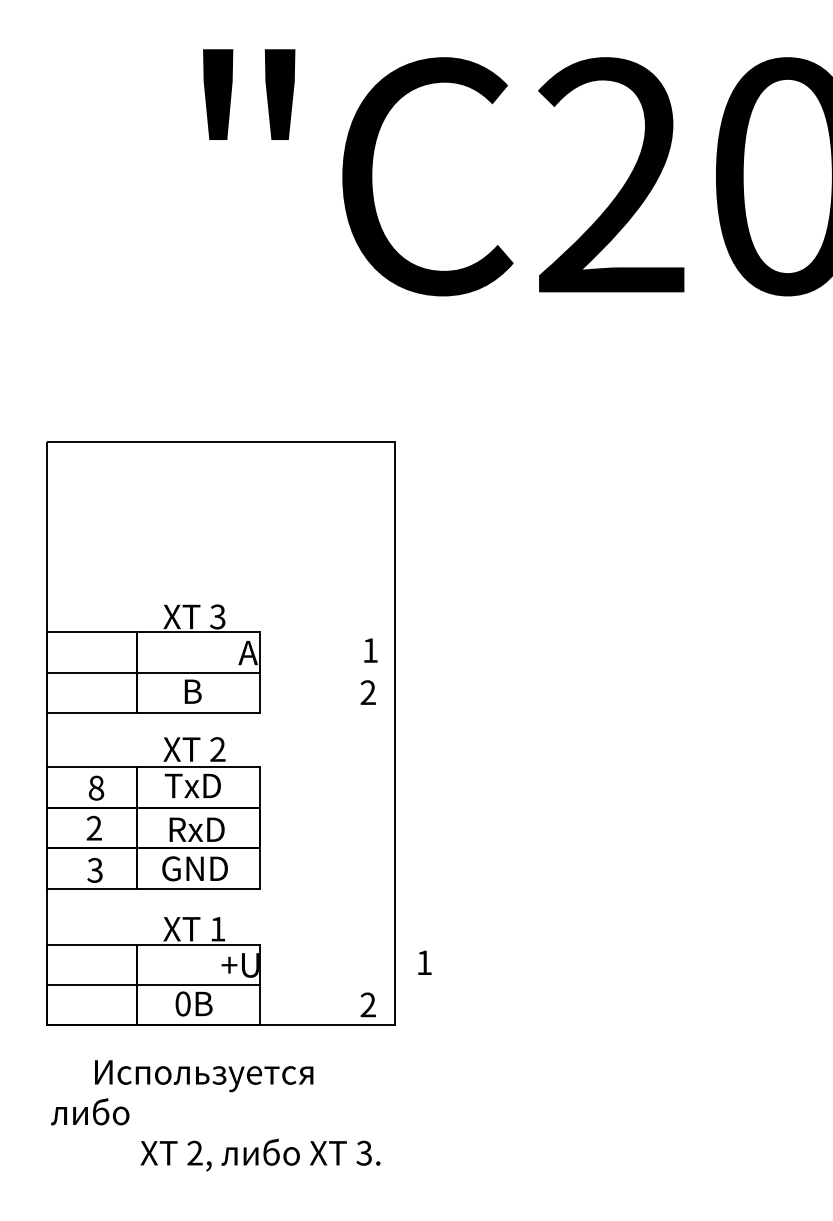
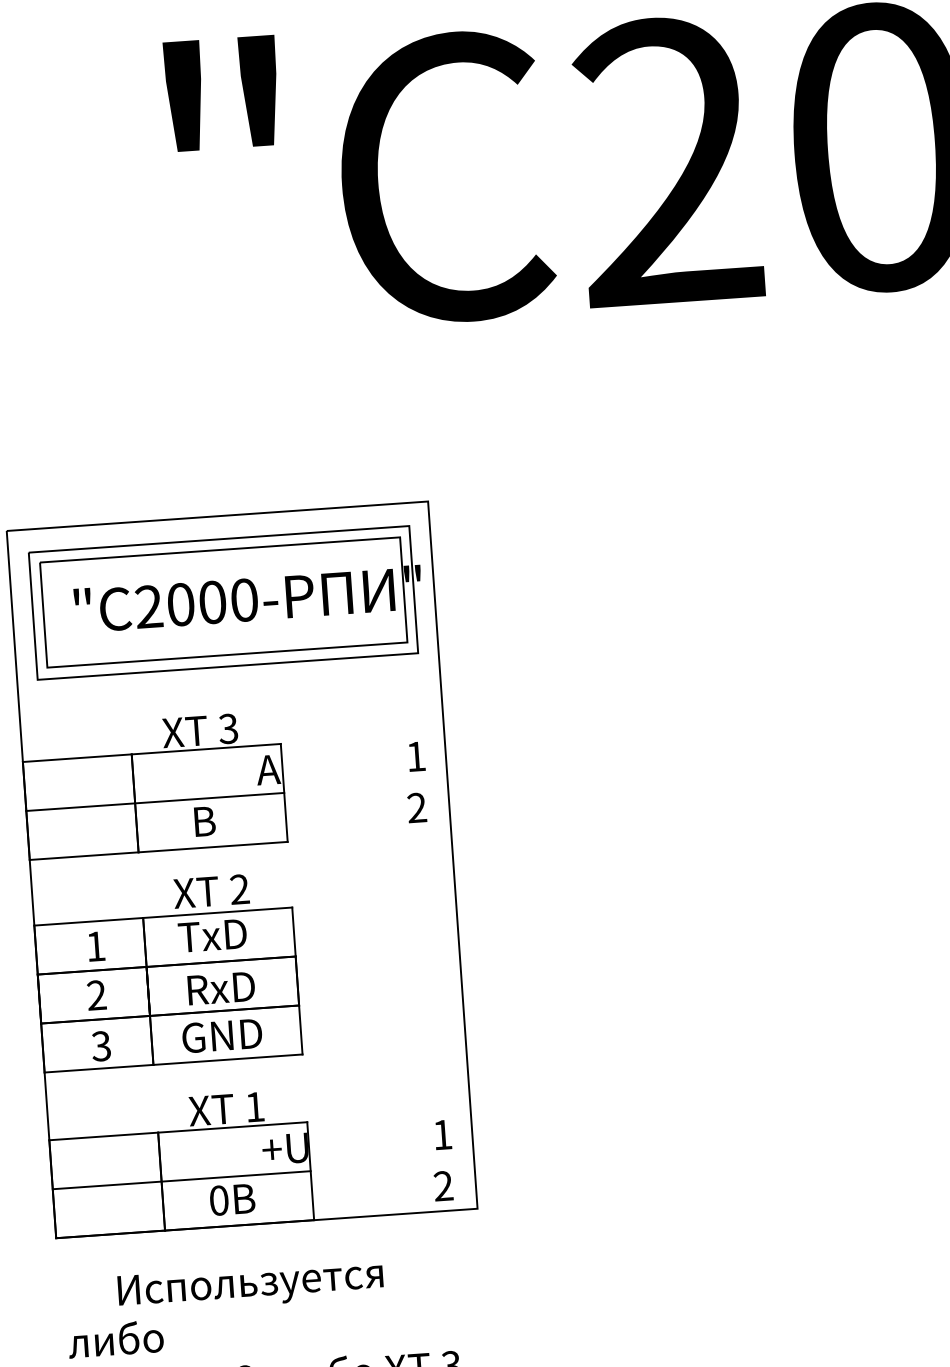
part: (223, 513) -> (226, 603), added
text: (96, 787) -> (95, 945), 8 -> 1
text: (424, 962) -> (442, 1134), moved

